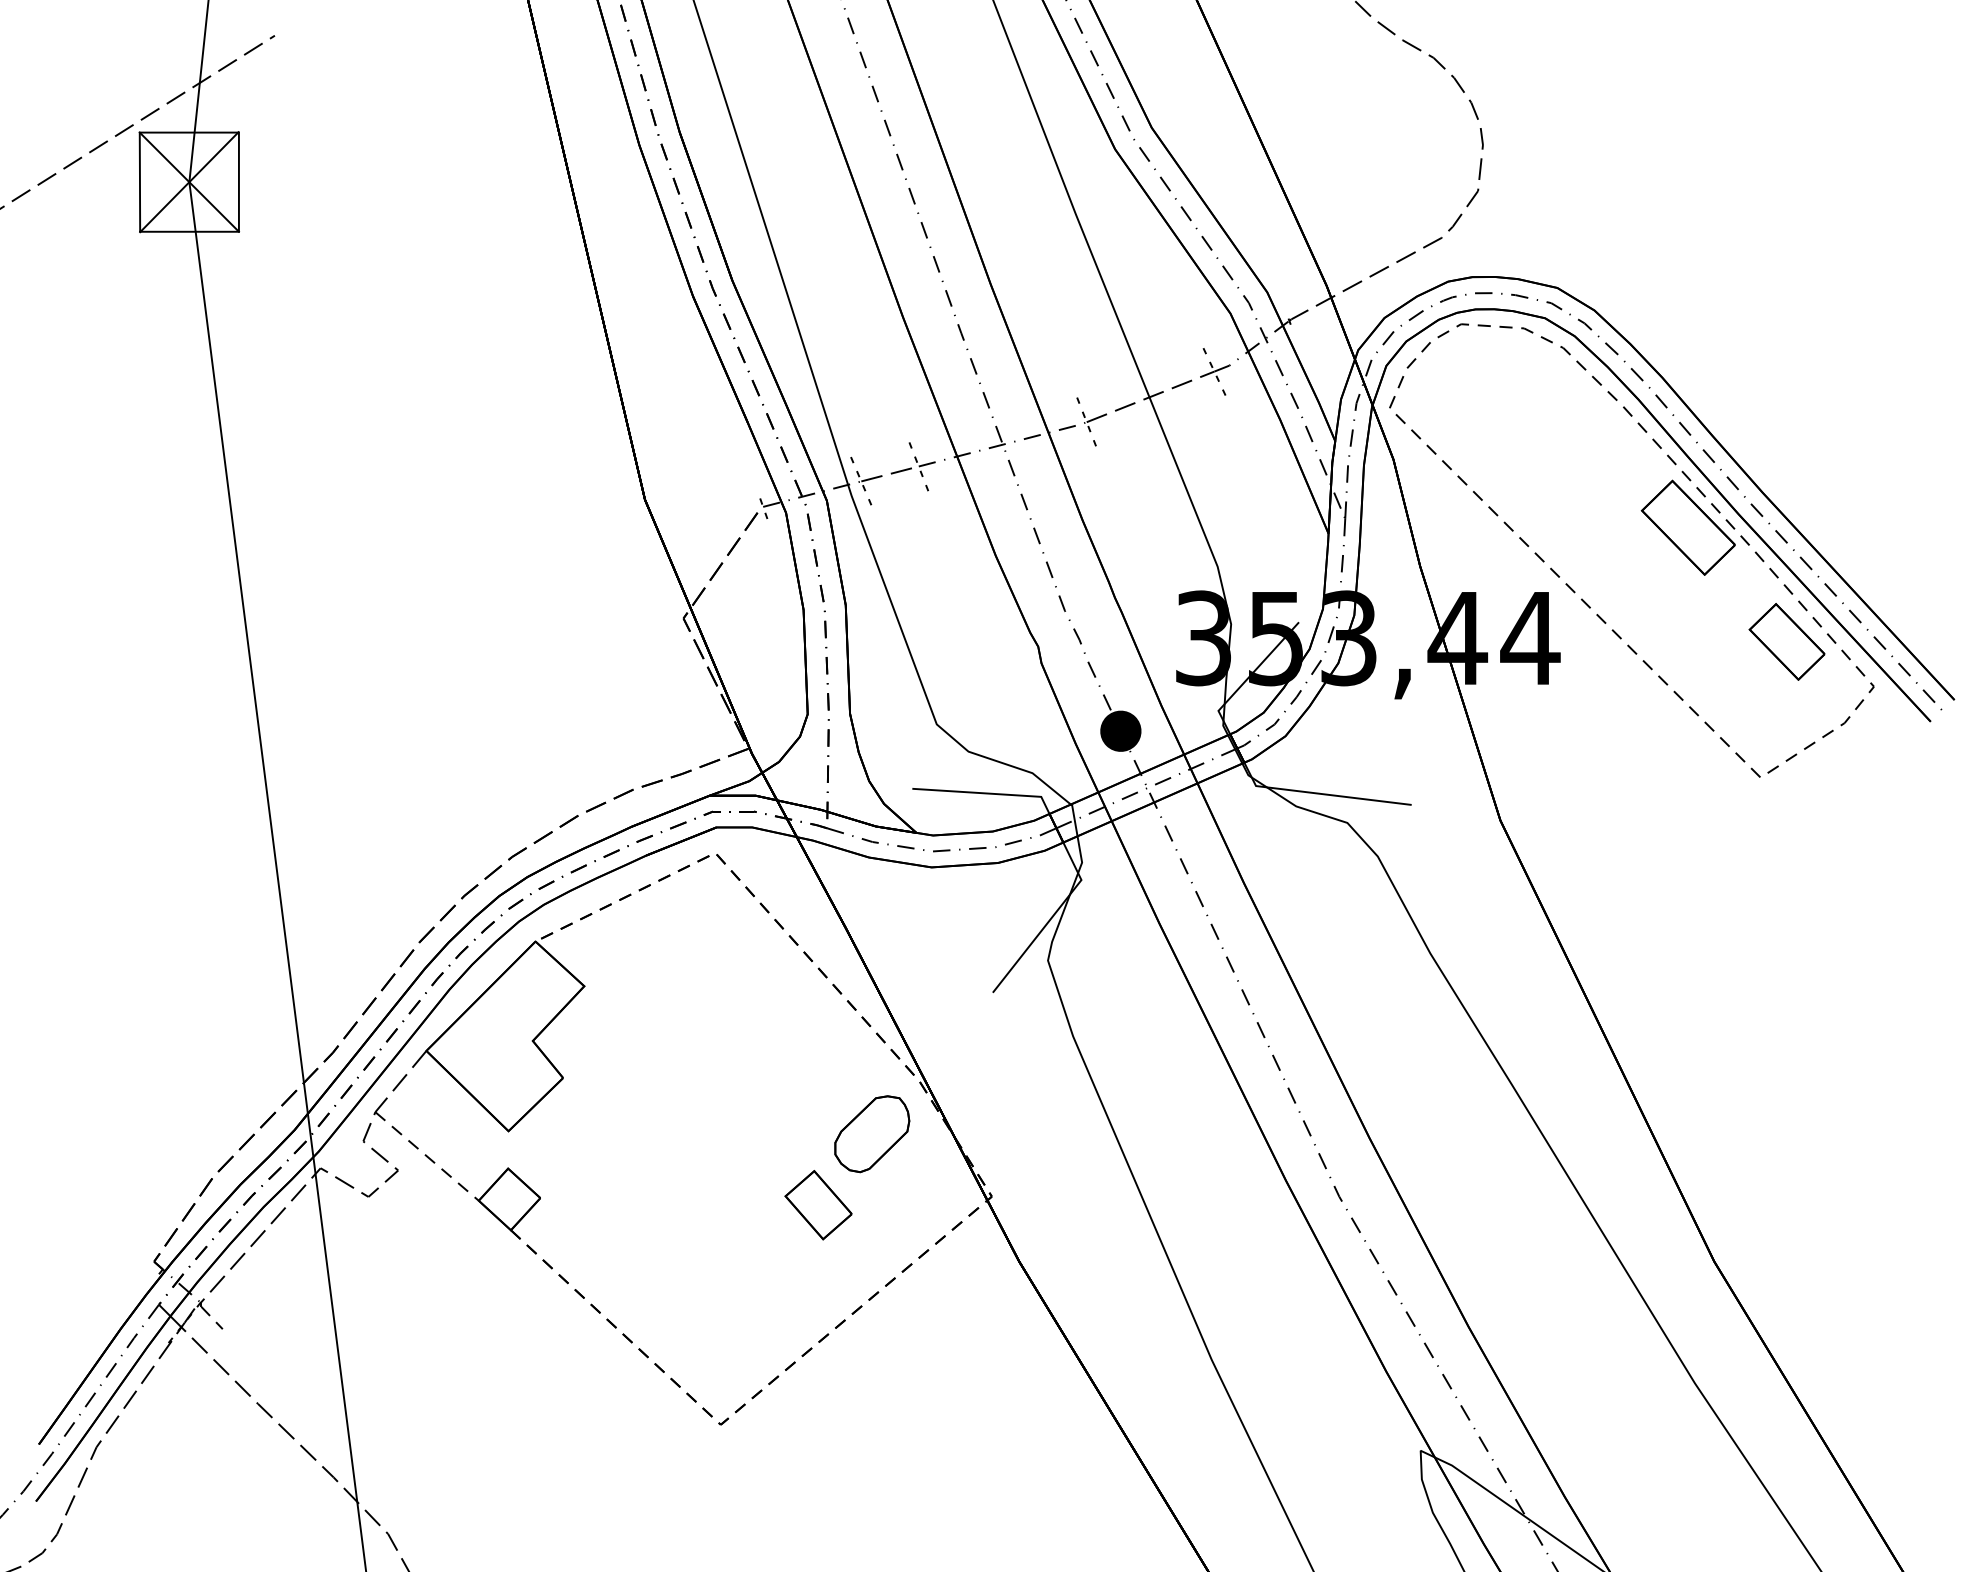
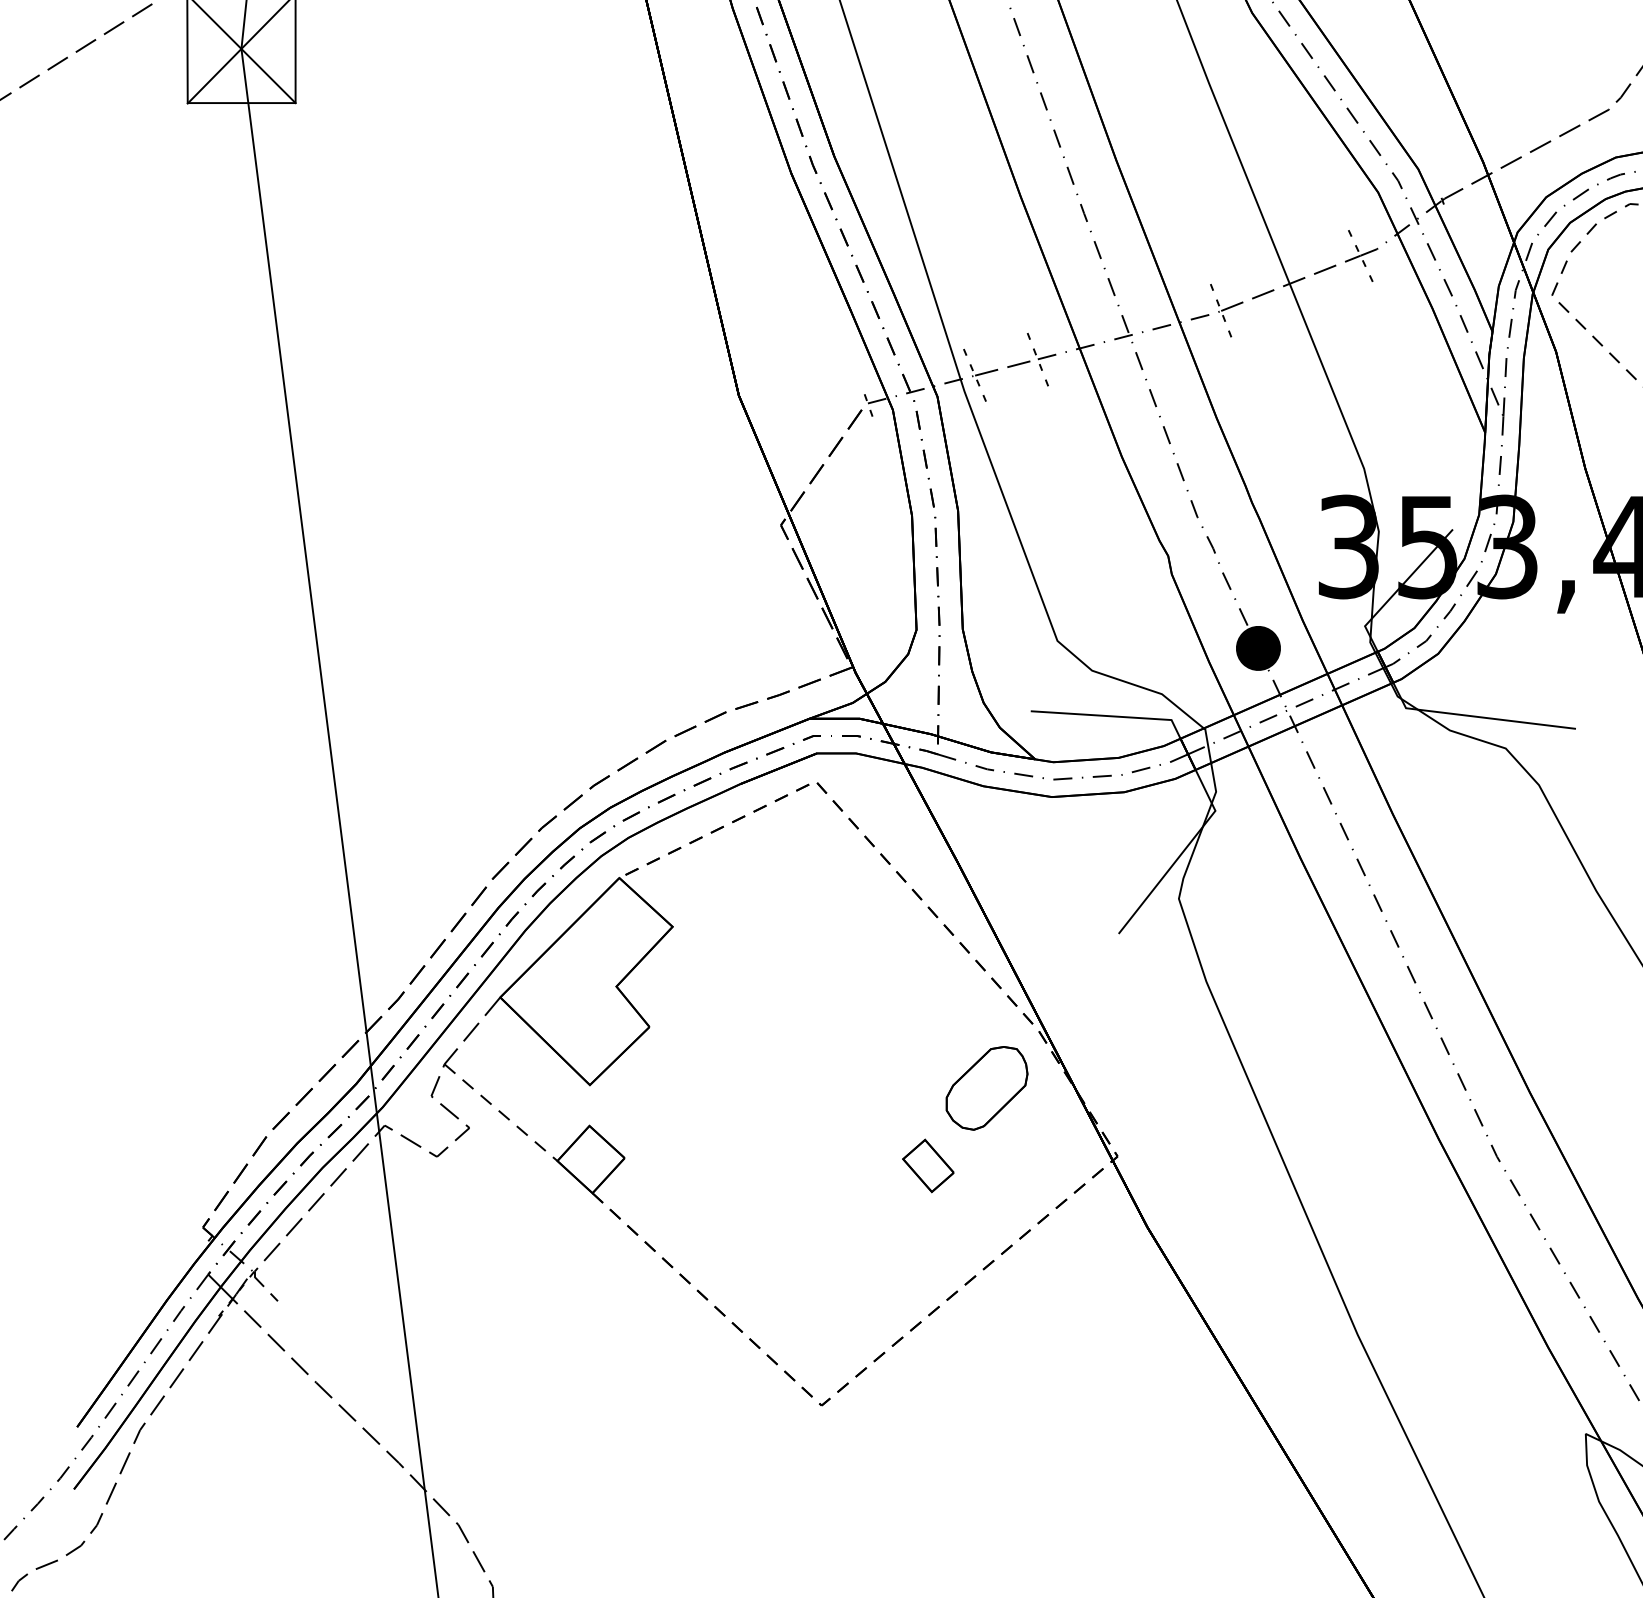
part: (818, 1205) -> (928, 1166), size x0.7

